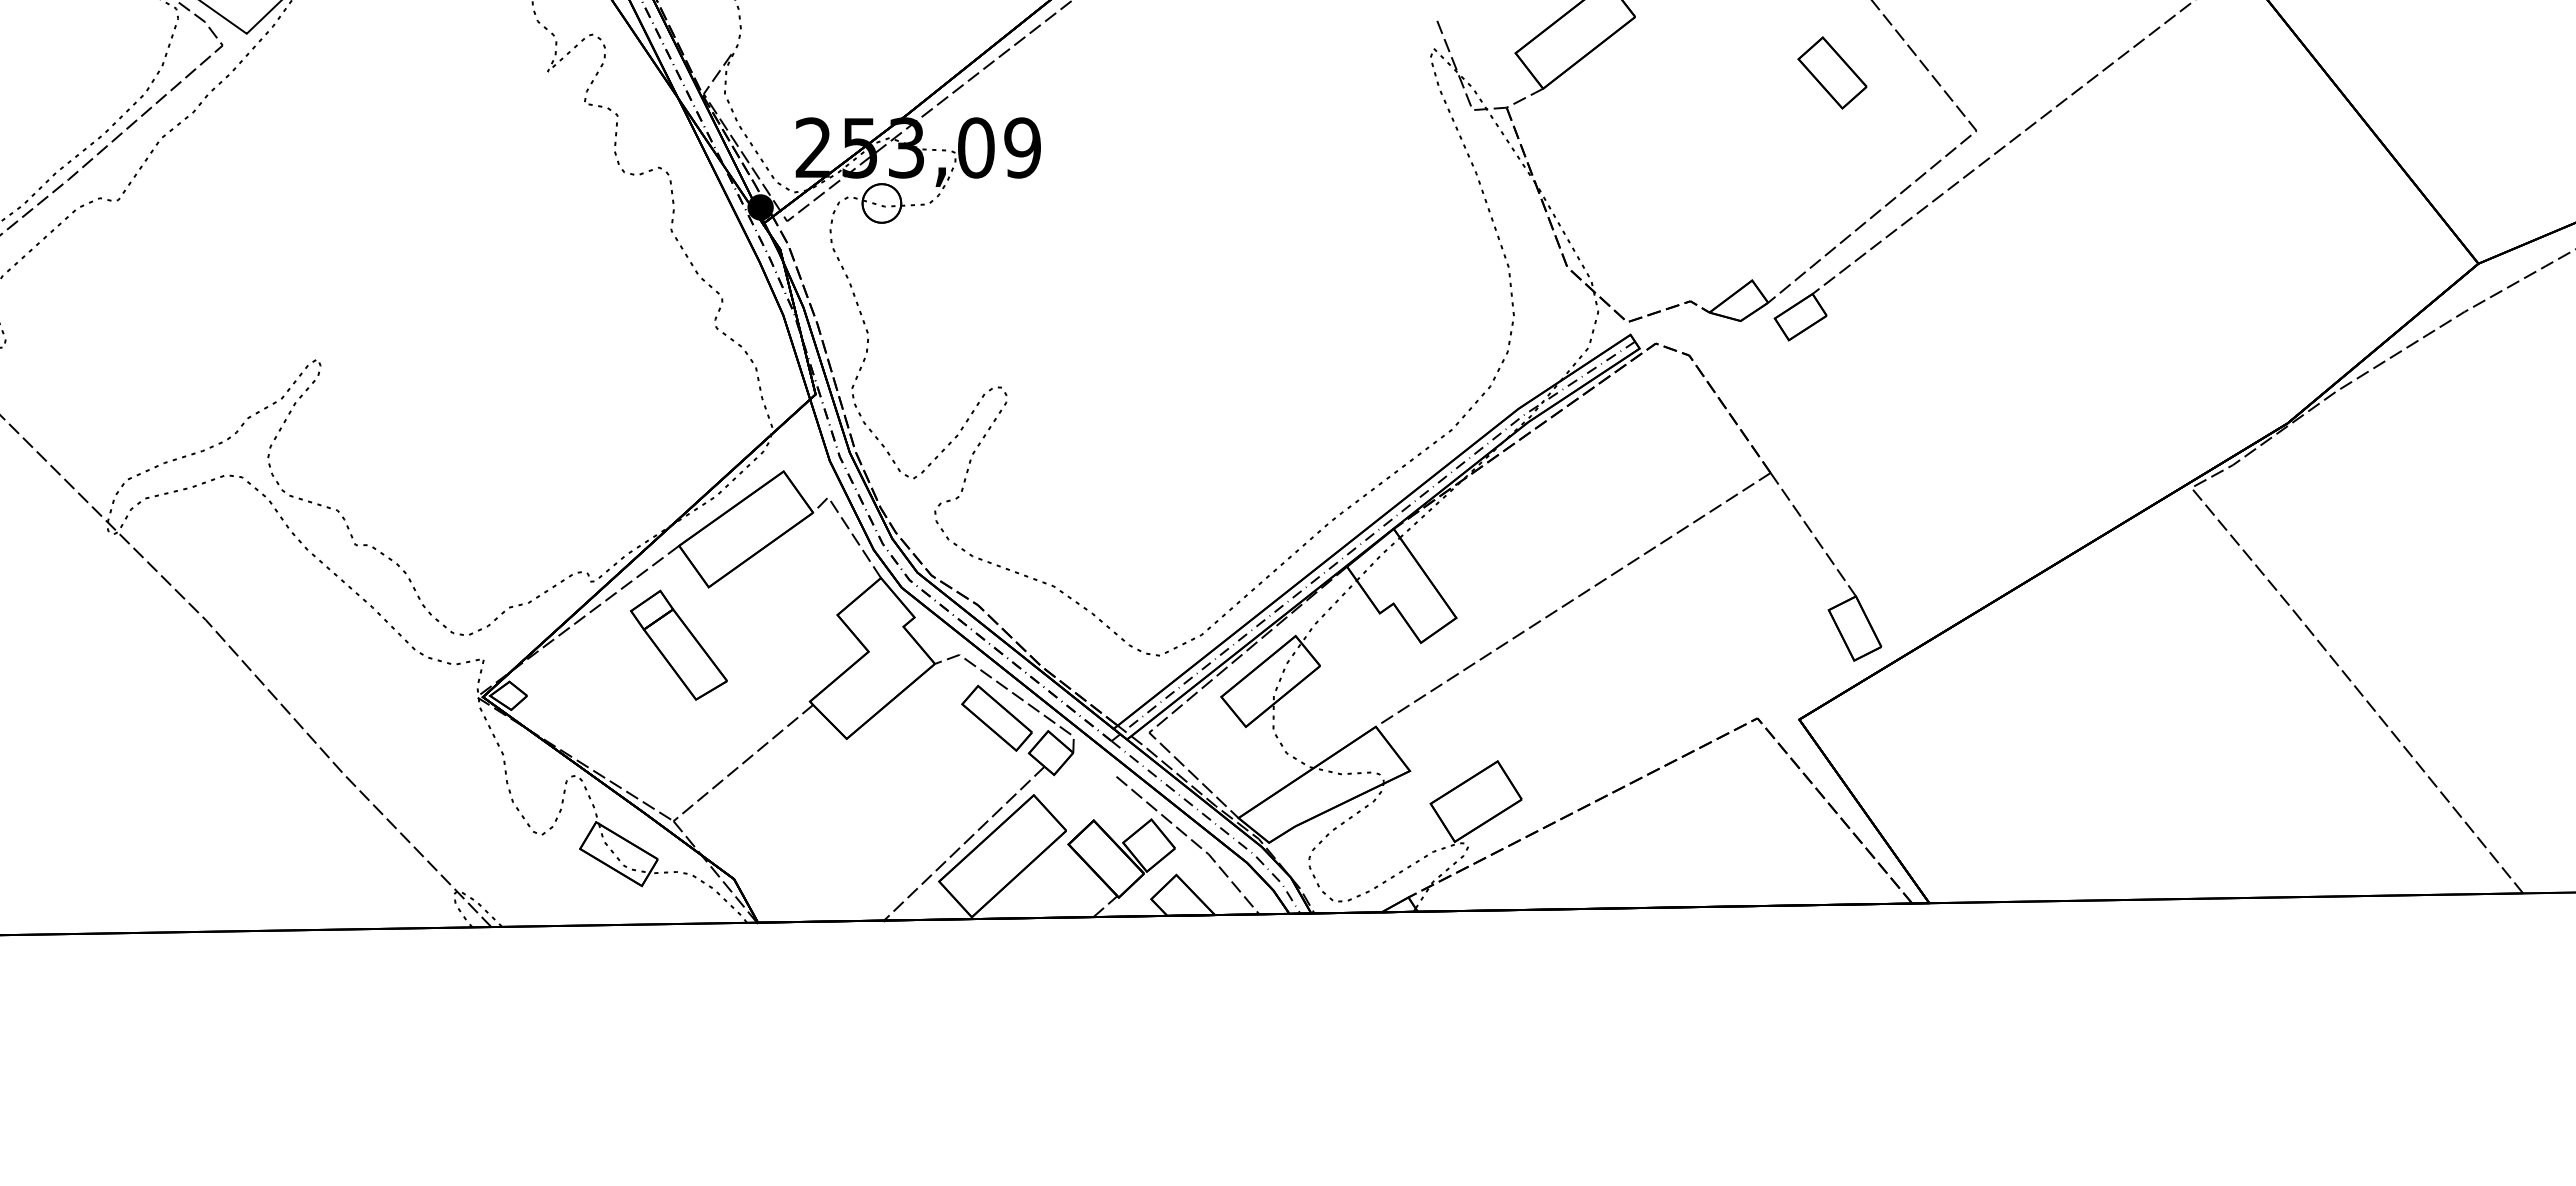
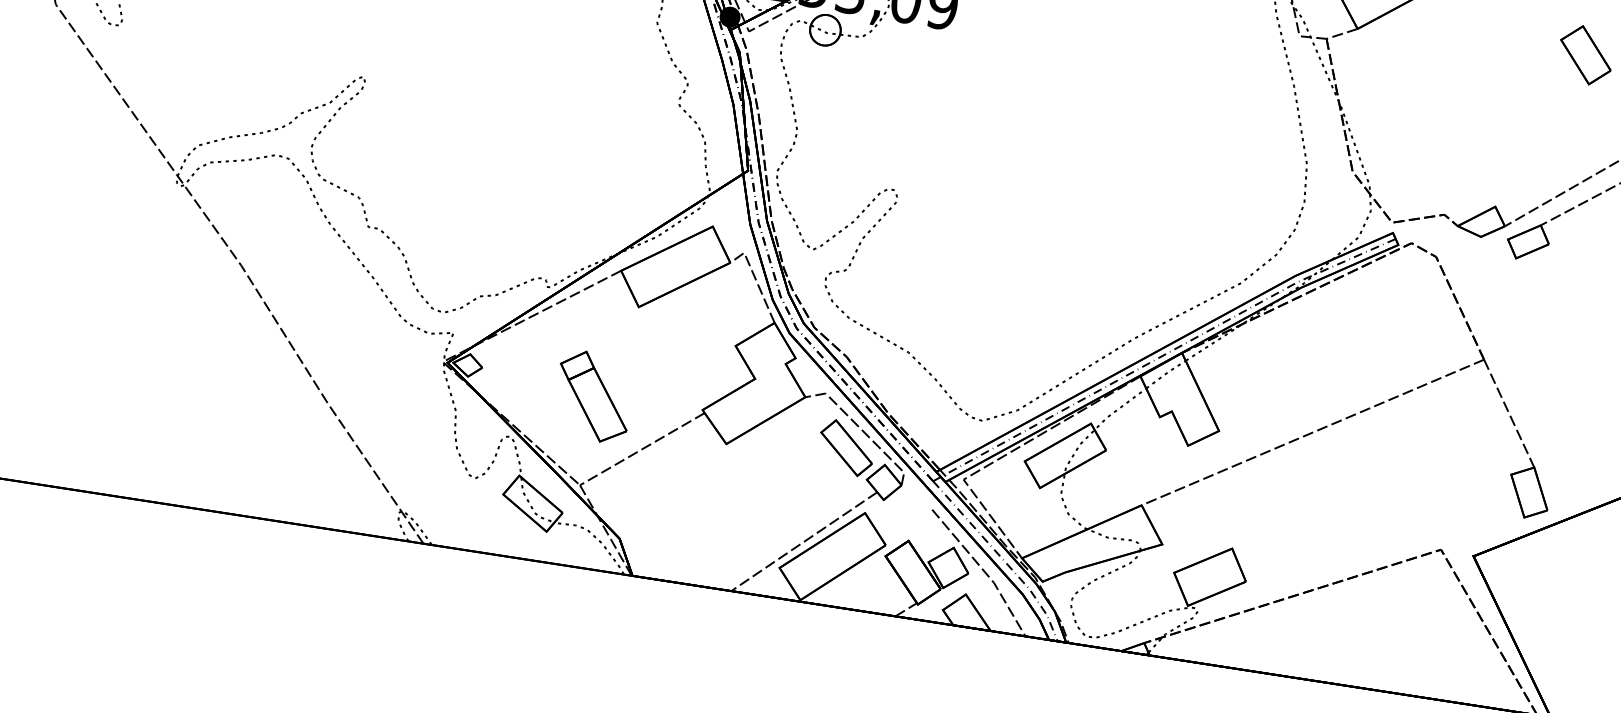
part: (678, 644) -> (593, 396), moved

